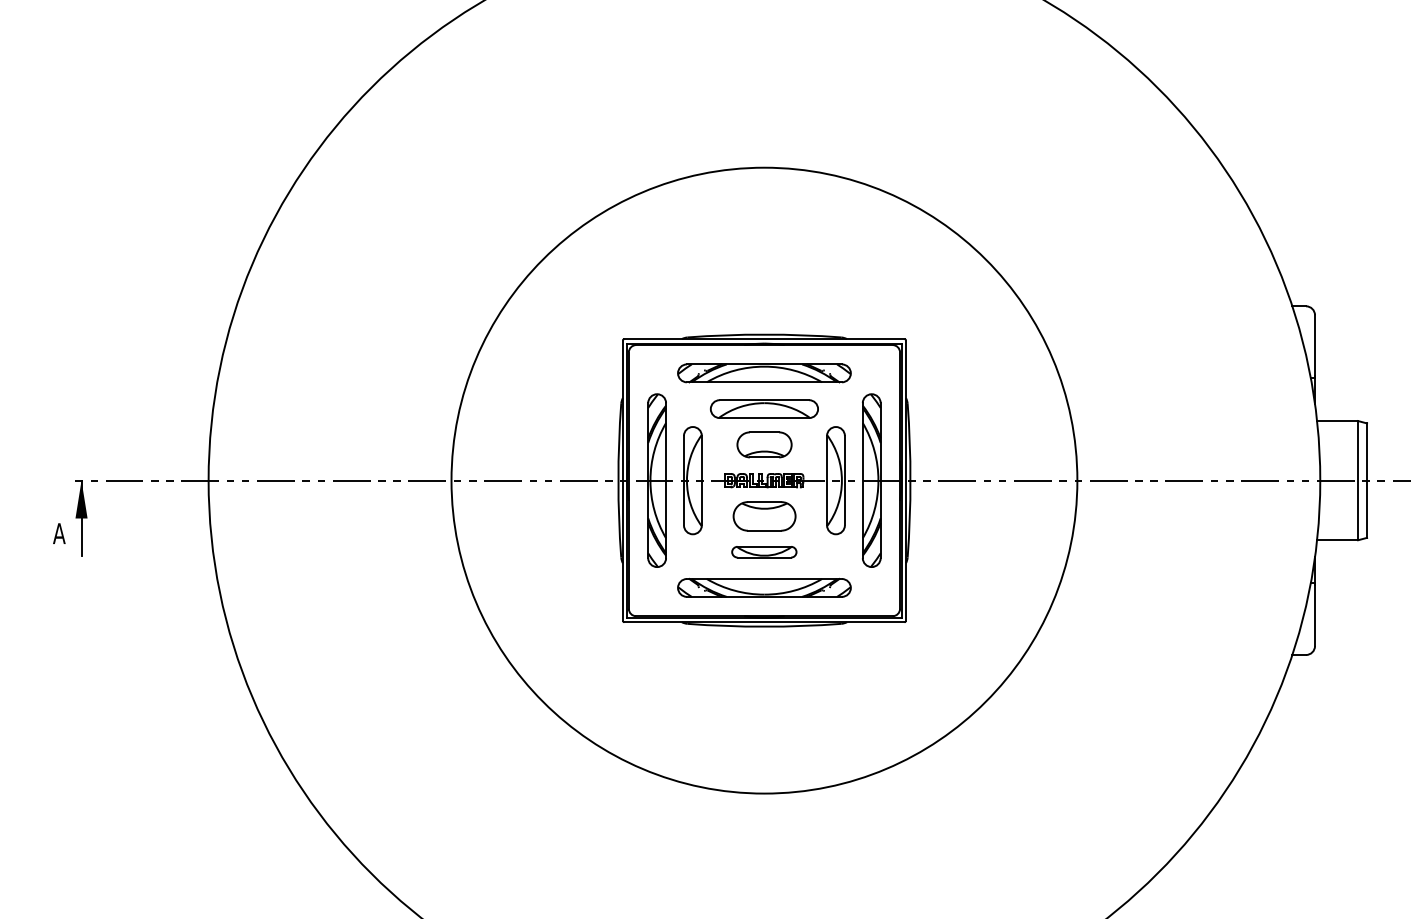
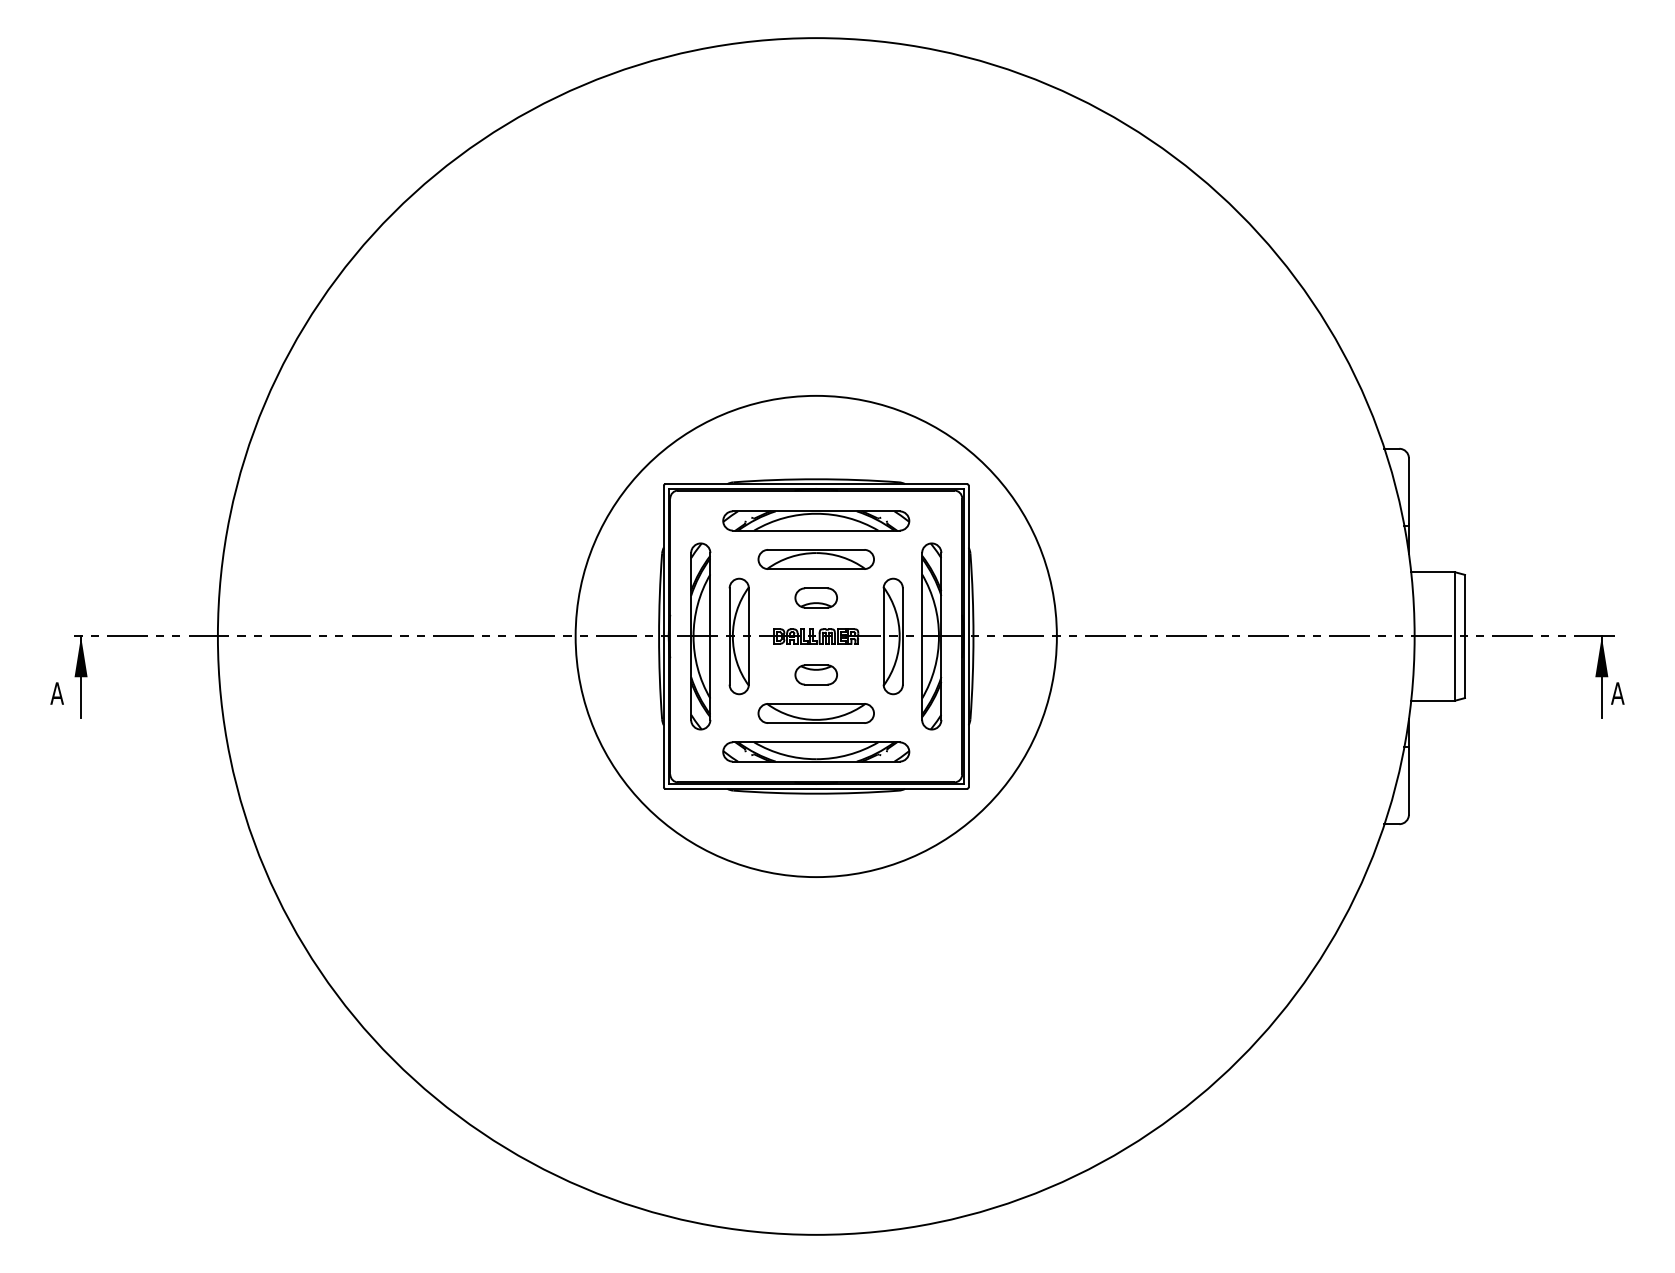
part: (763, 444) -> (815, 597), size x0.71
circle: (763, 480) -> (815, 636), size x0.71
part: (763, 515) -> (815, 674), size x0.62
part: (763, 552) -> (815, 713), size x1.67

